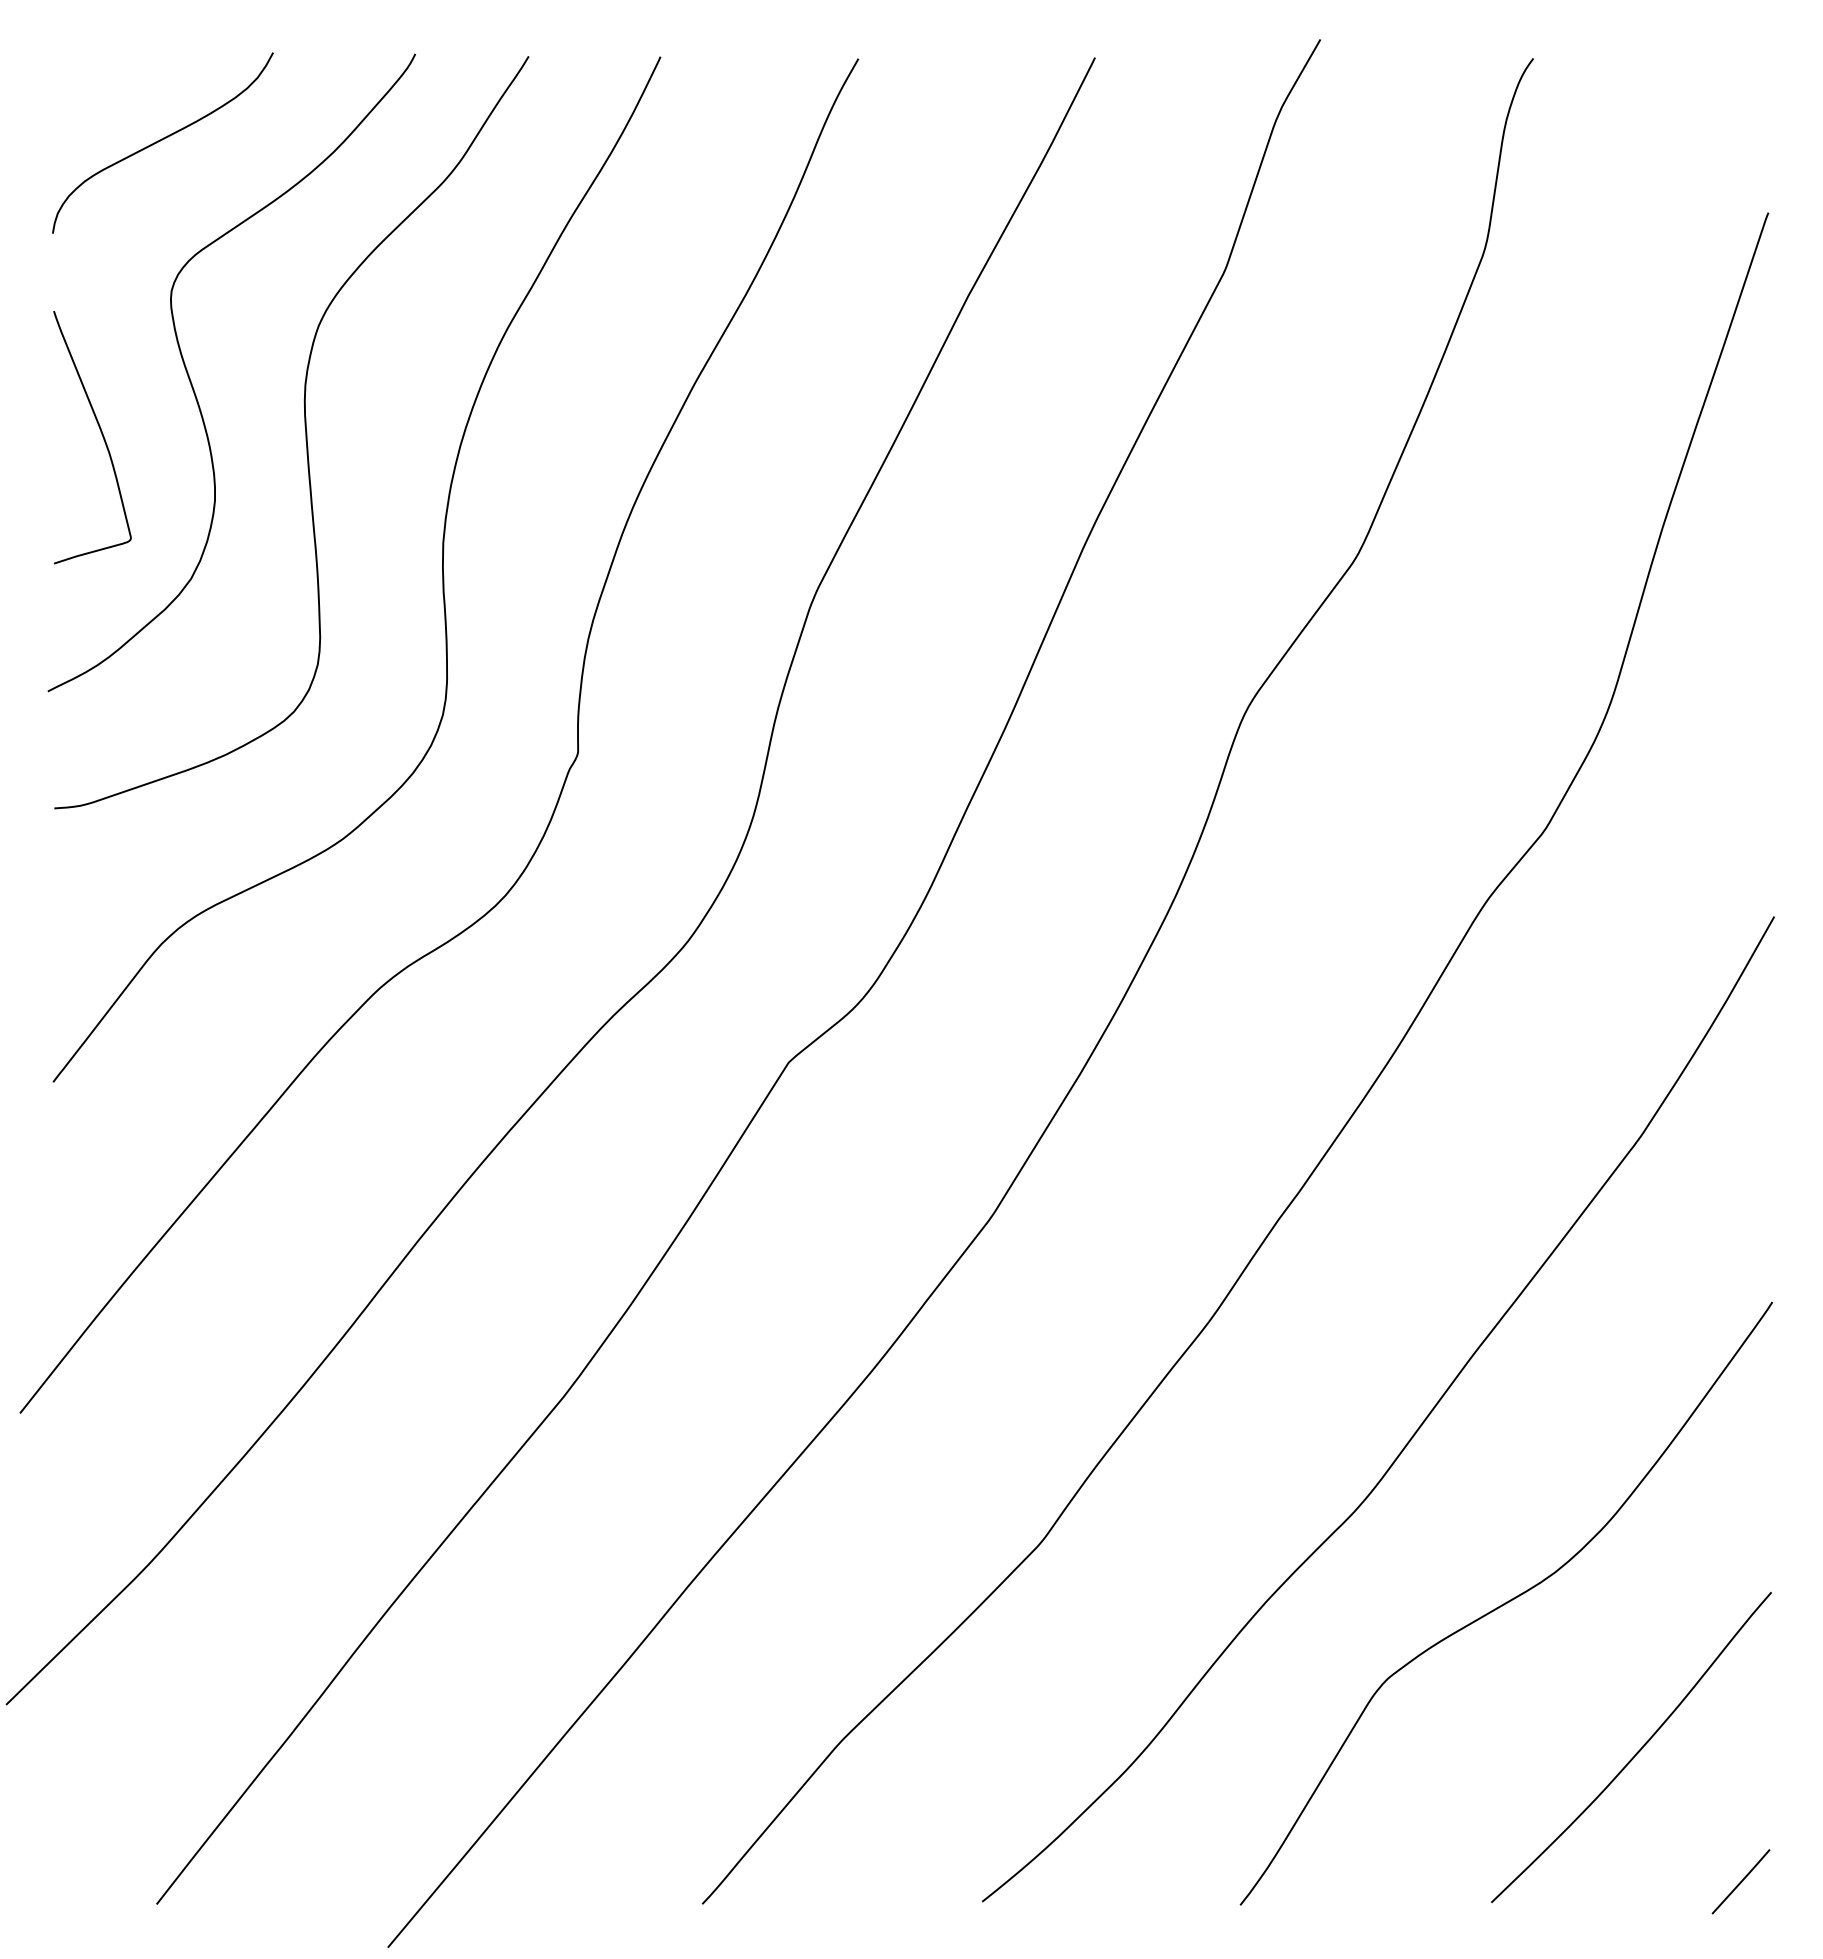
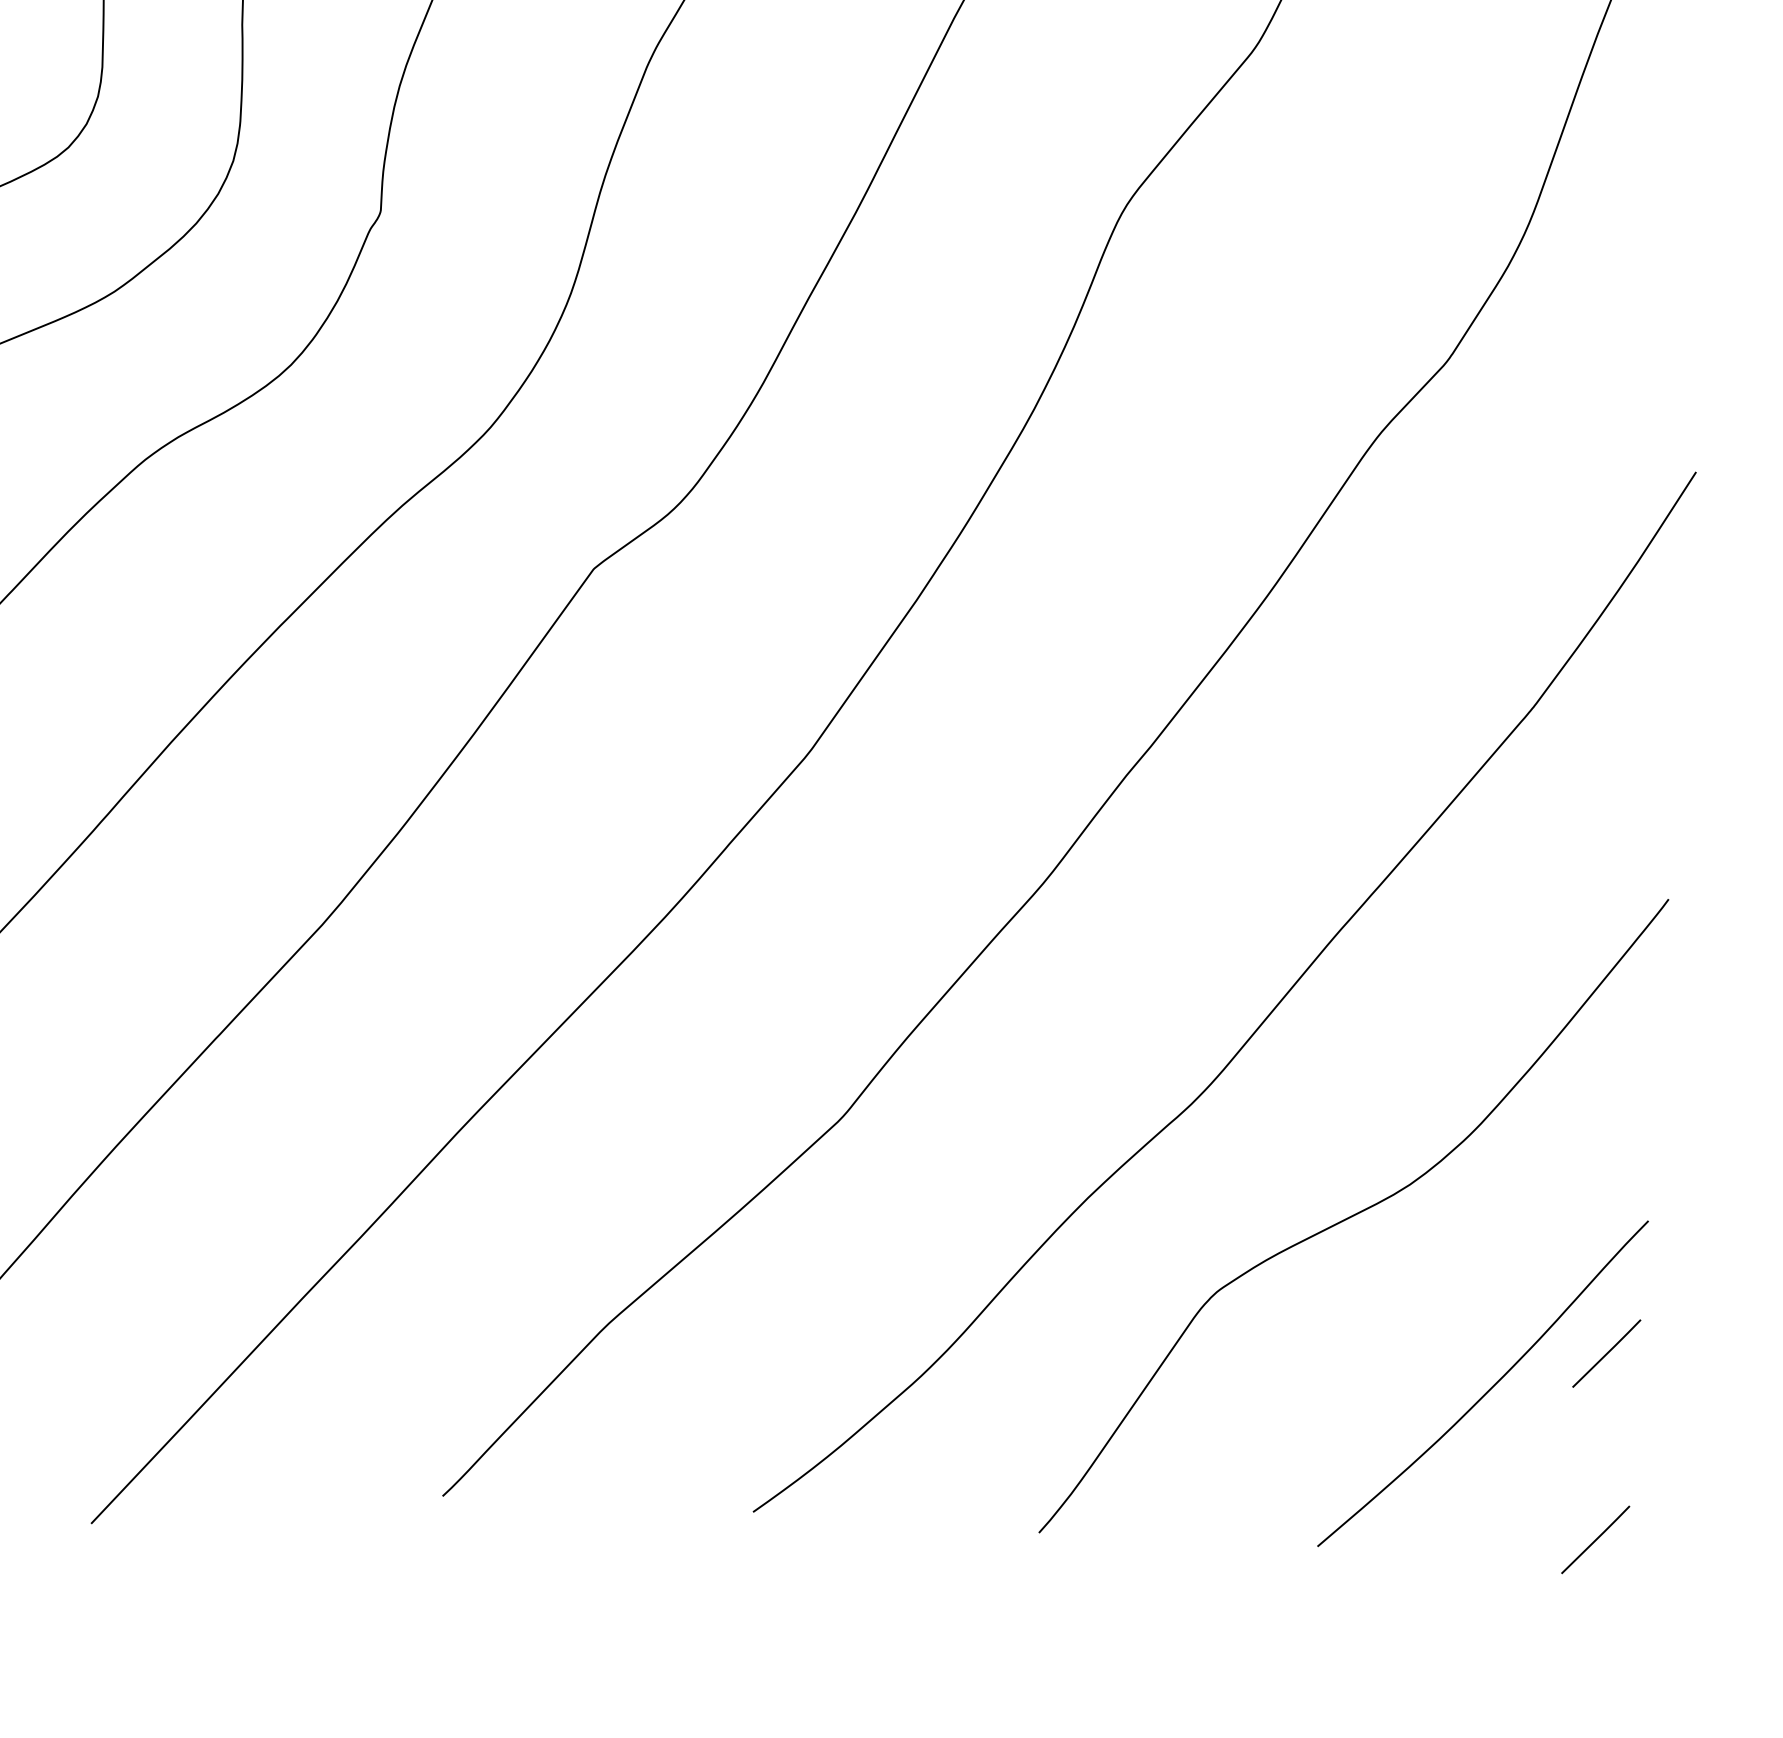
line: (1740, 1713) -> (1606, 1353), added

